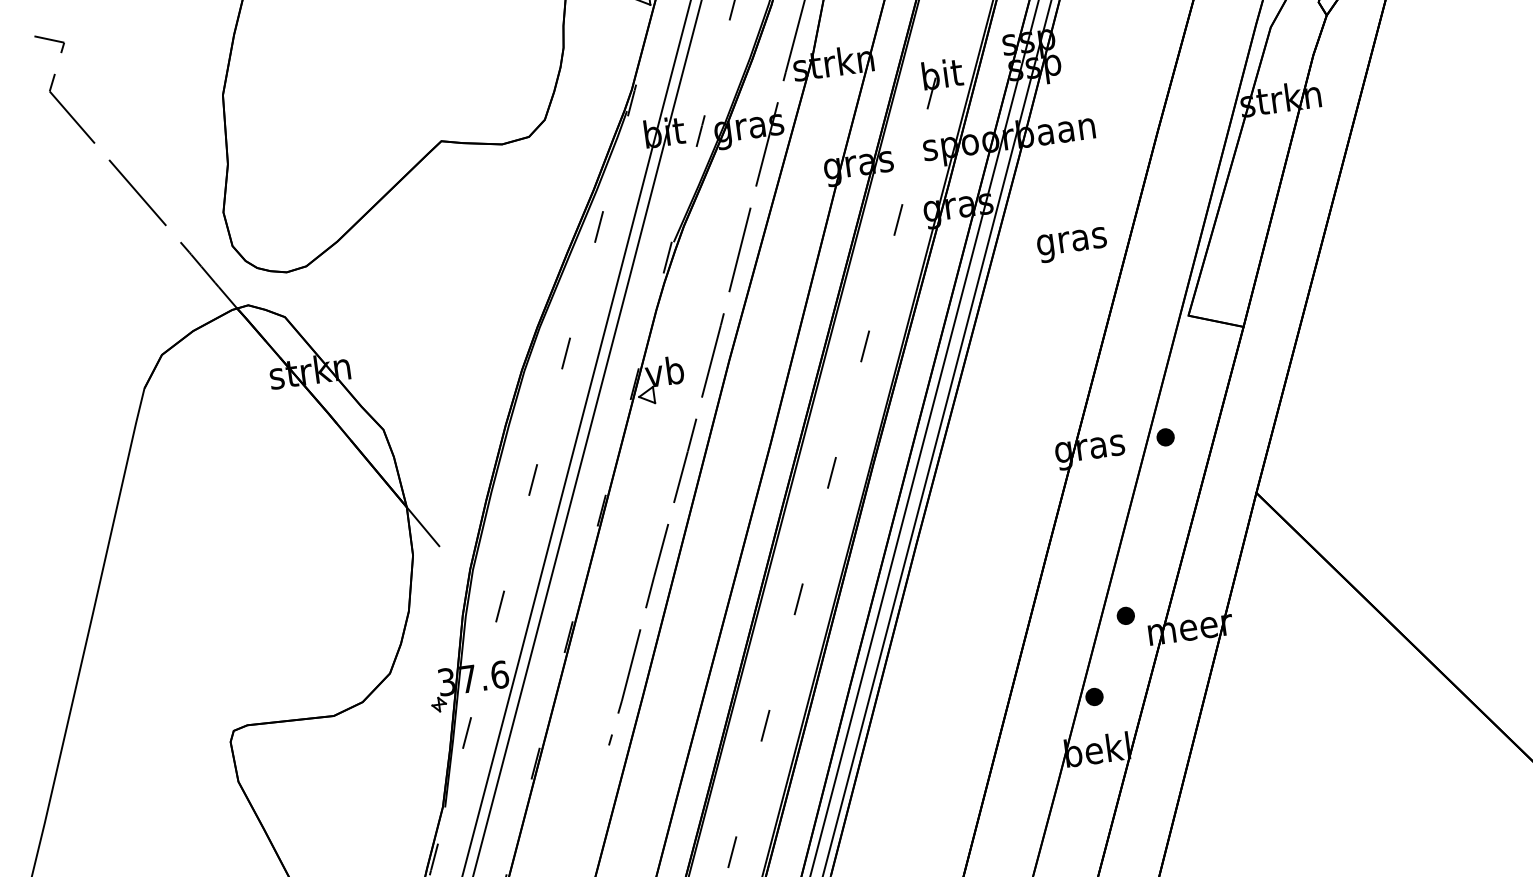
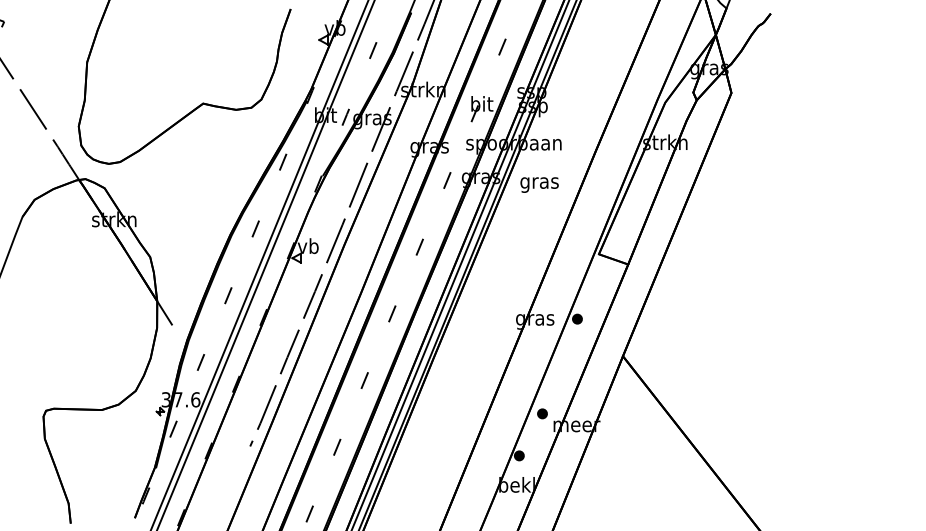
text: (1071, 244) -> (539, 184), moved

